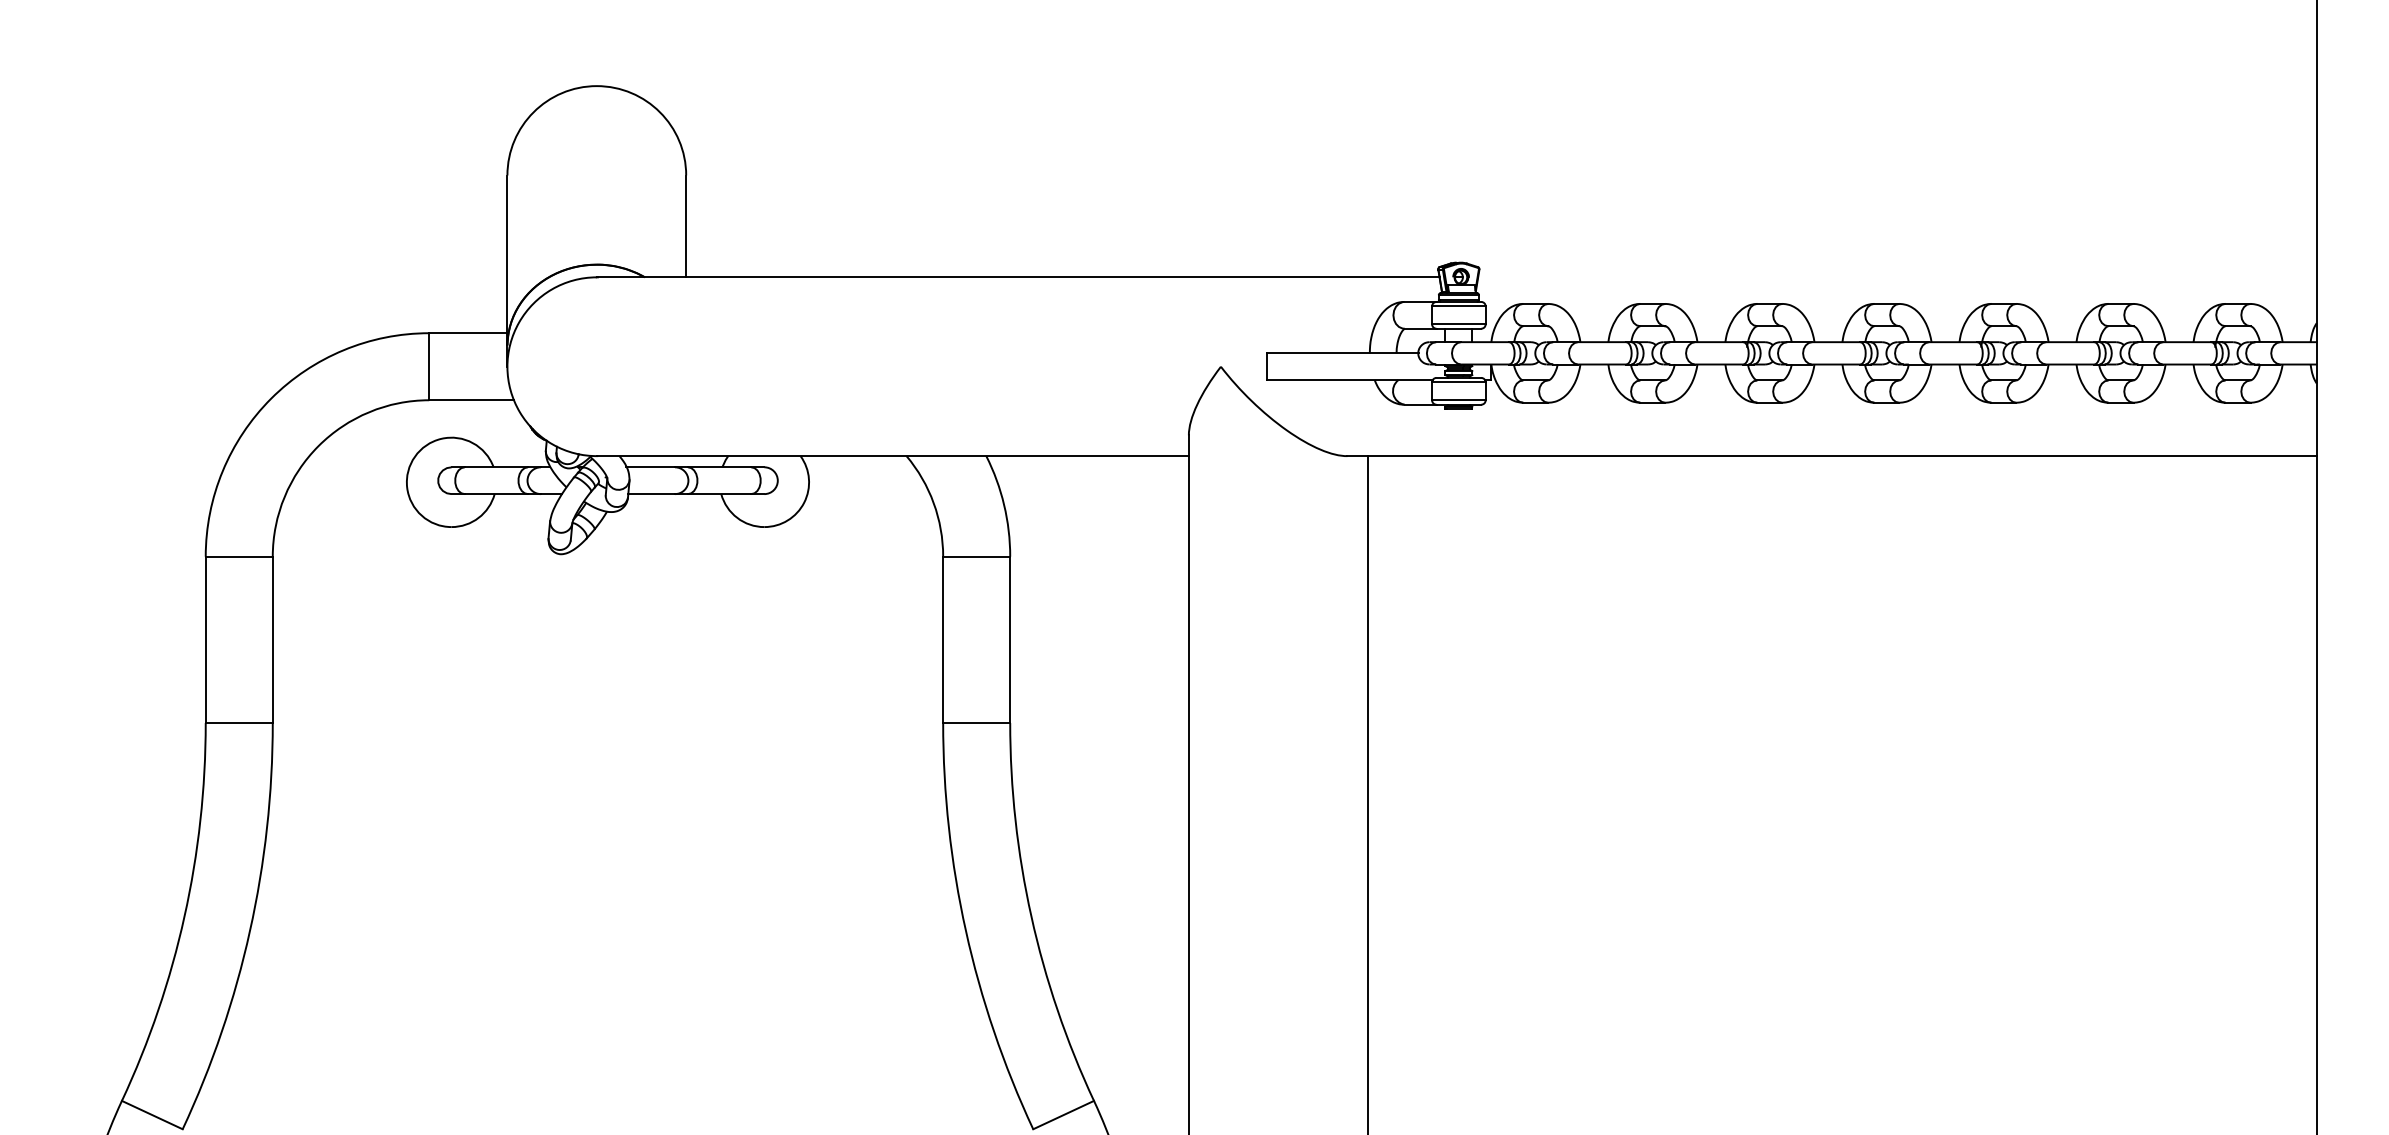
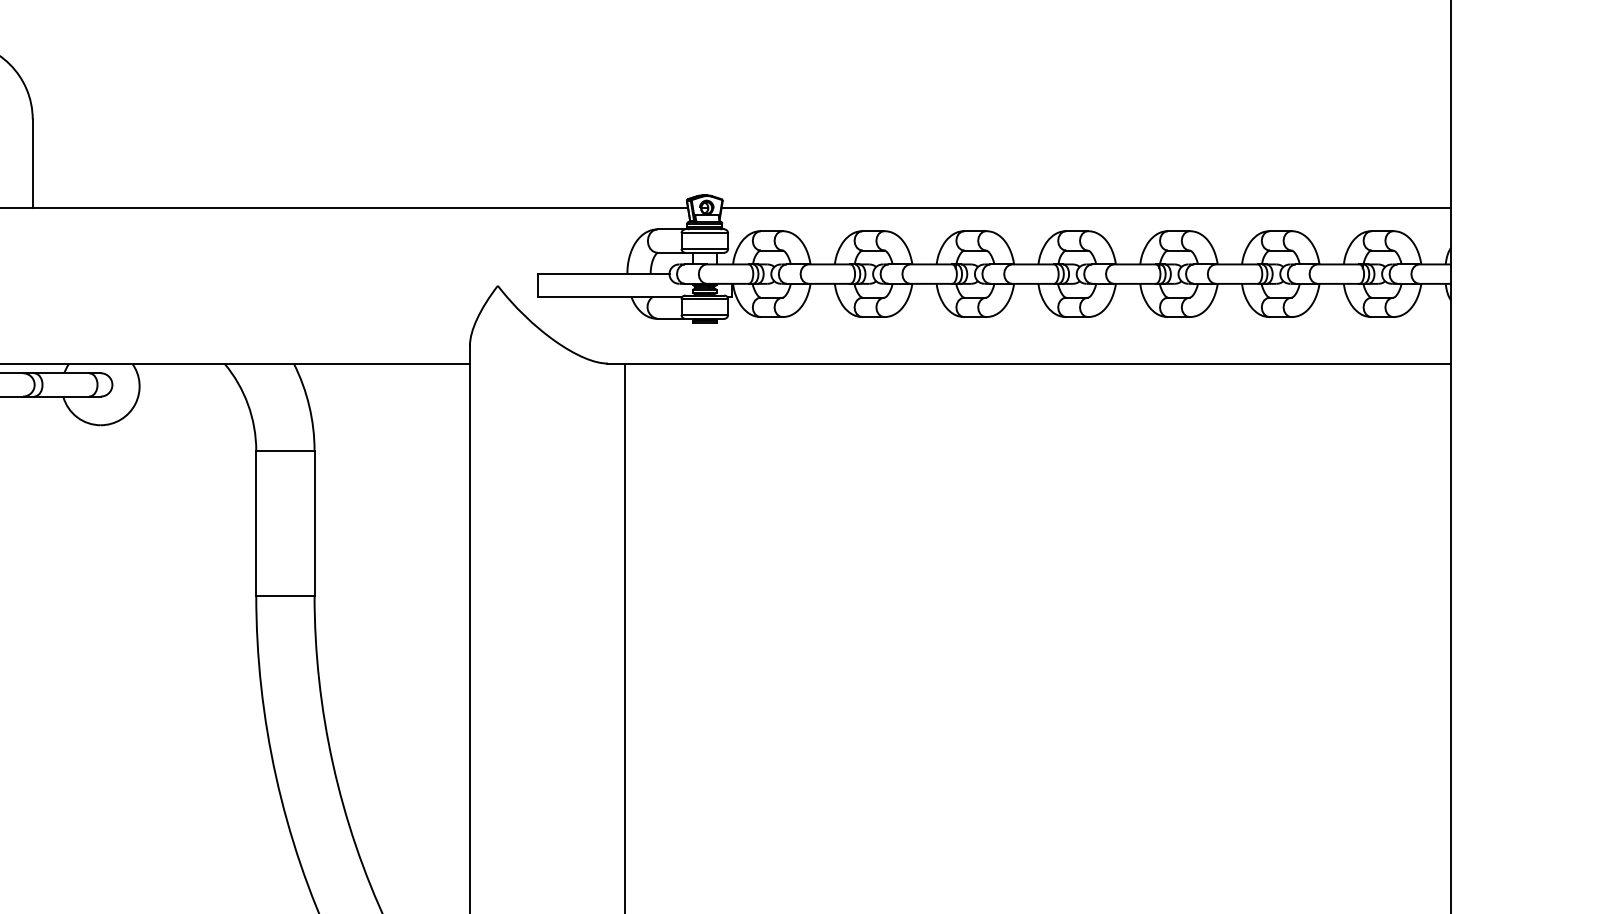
line: (1897, 277) -> (1086, 208), added

